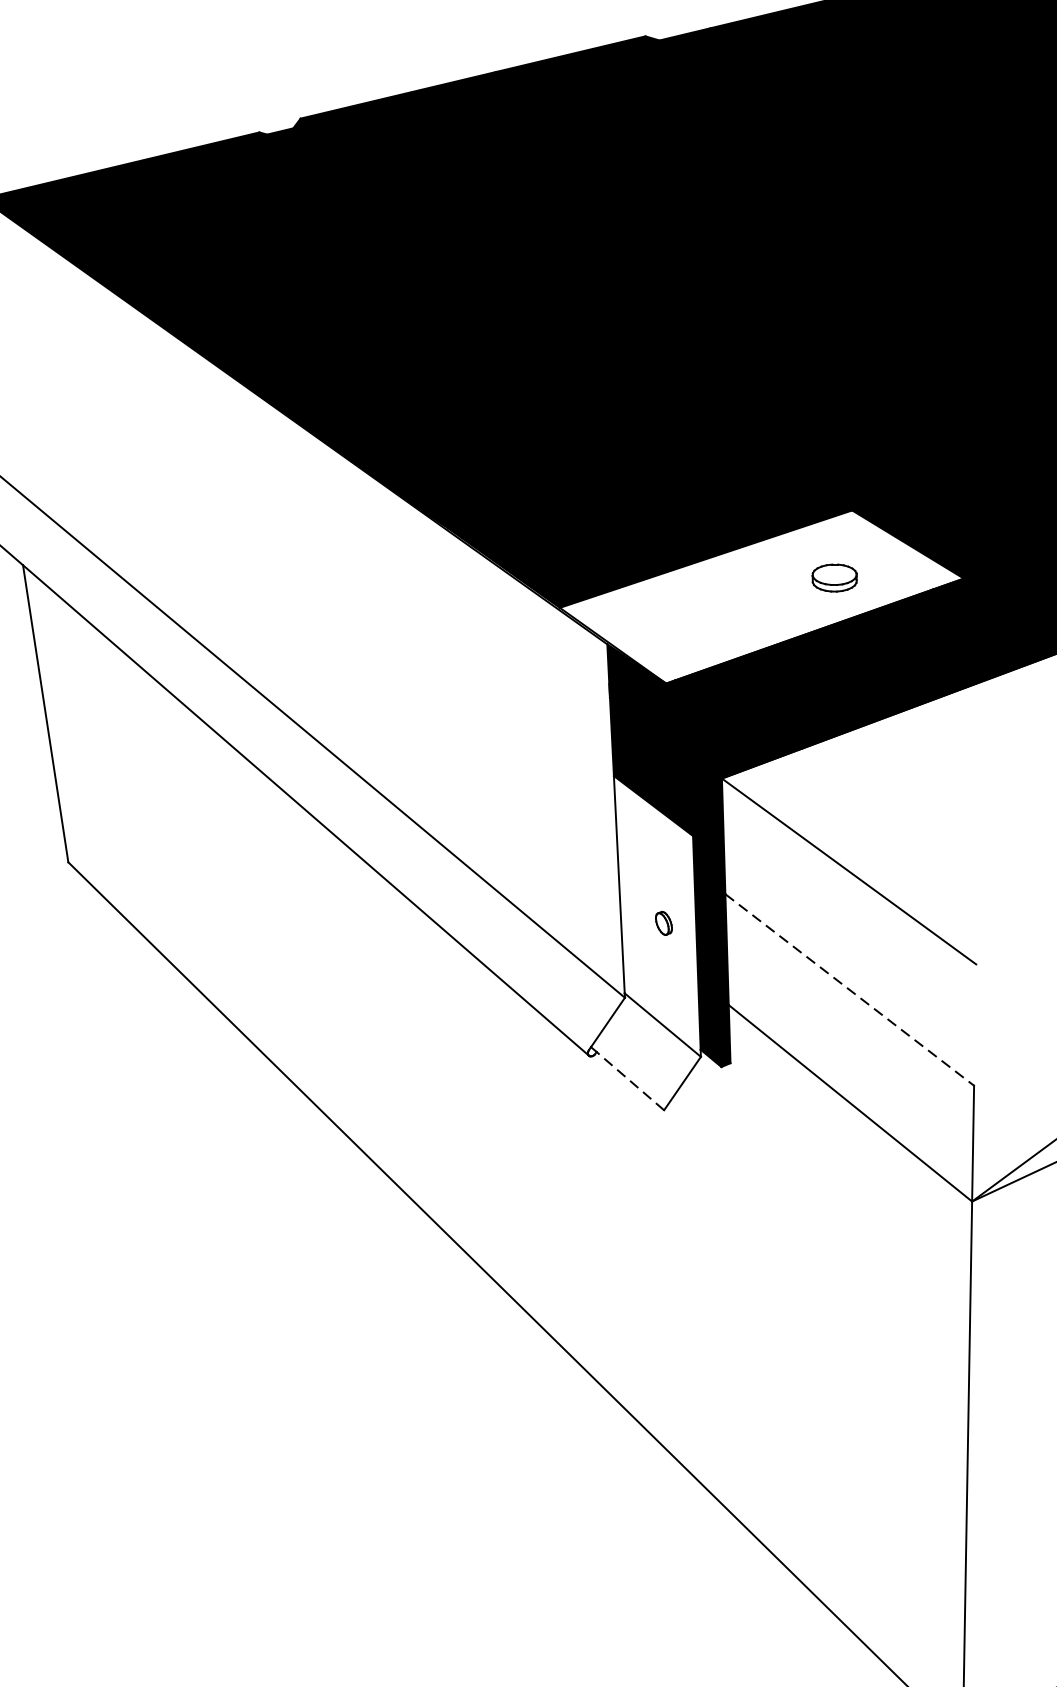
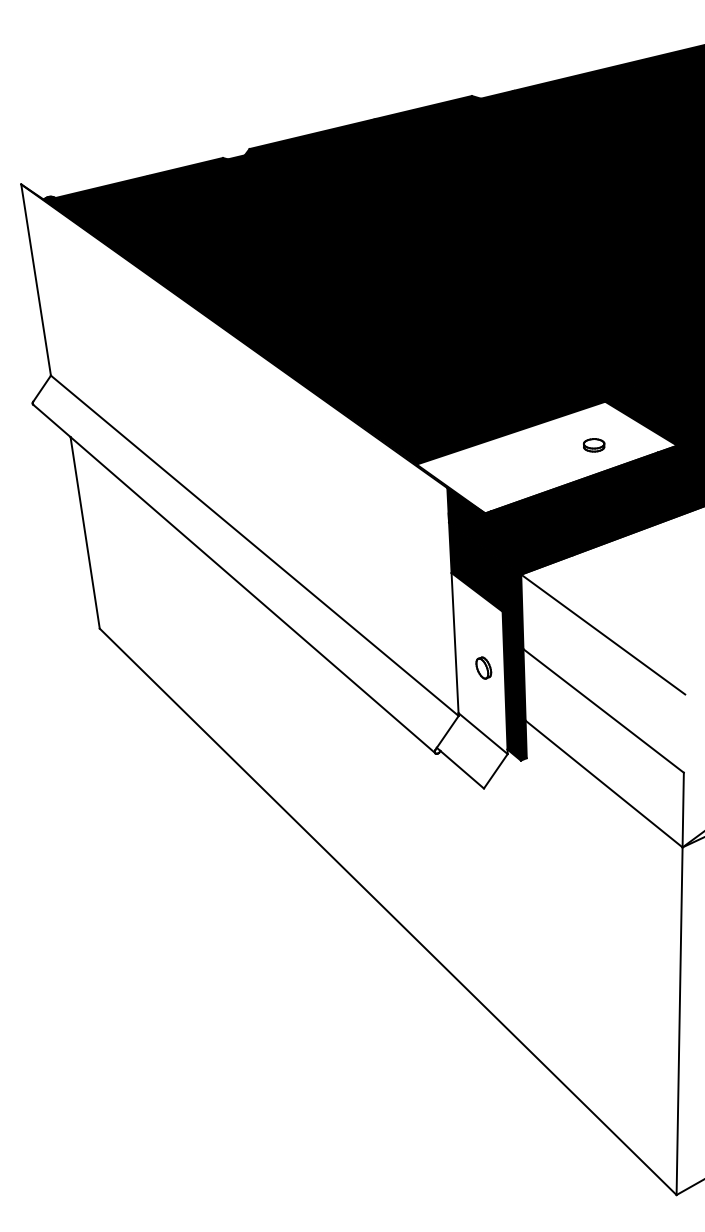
part: (835, 578) -> (594, 445), size x0.71
part: (663, 922) -> (483, 667), size x1.43
line: (851, 990) -> (604, 711), dashed -> solid
line: (630, 1080) -> (462, 769), dashed -> solid

